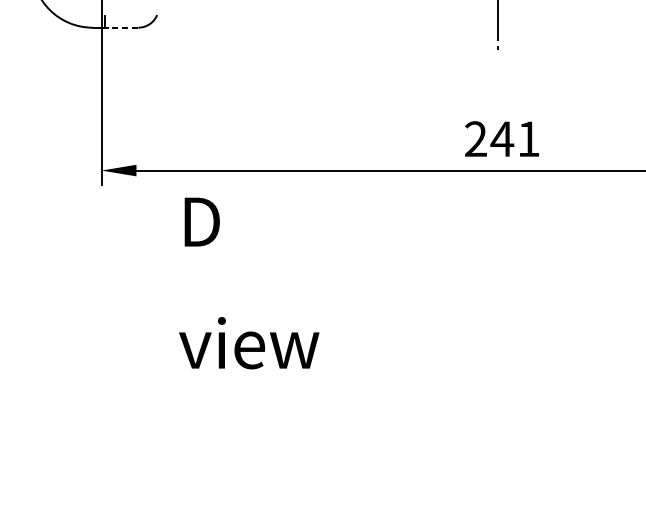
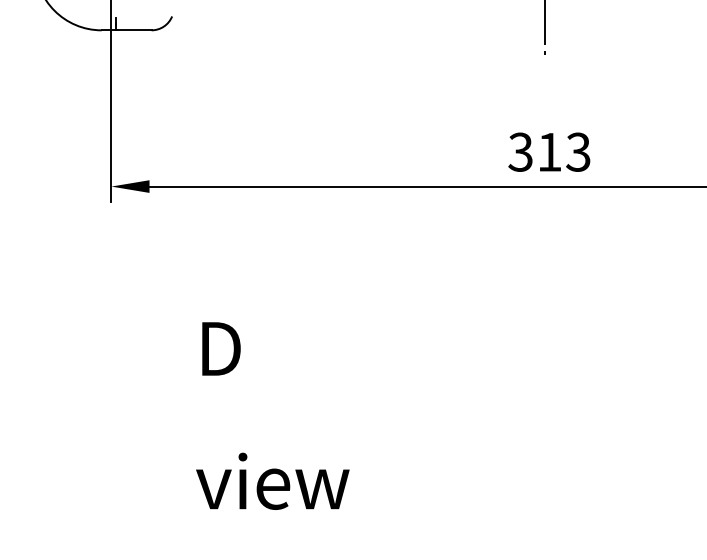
line: (122, 27) -> (134, 30), dashed -> solid
text: (502, 138) -> (549, 151), 241 -> 313
text: (248, 282) -> (272, 415), moved

